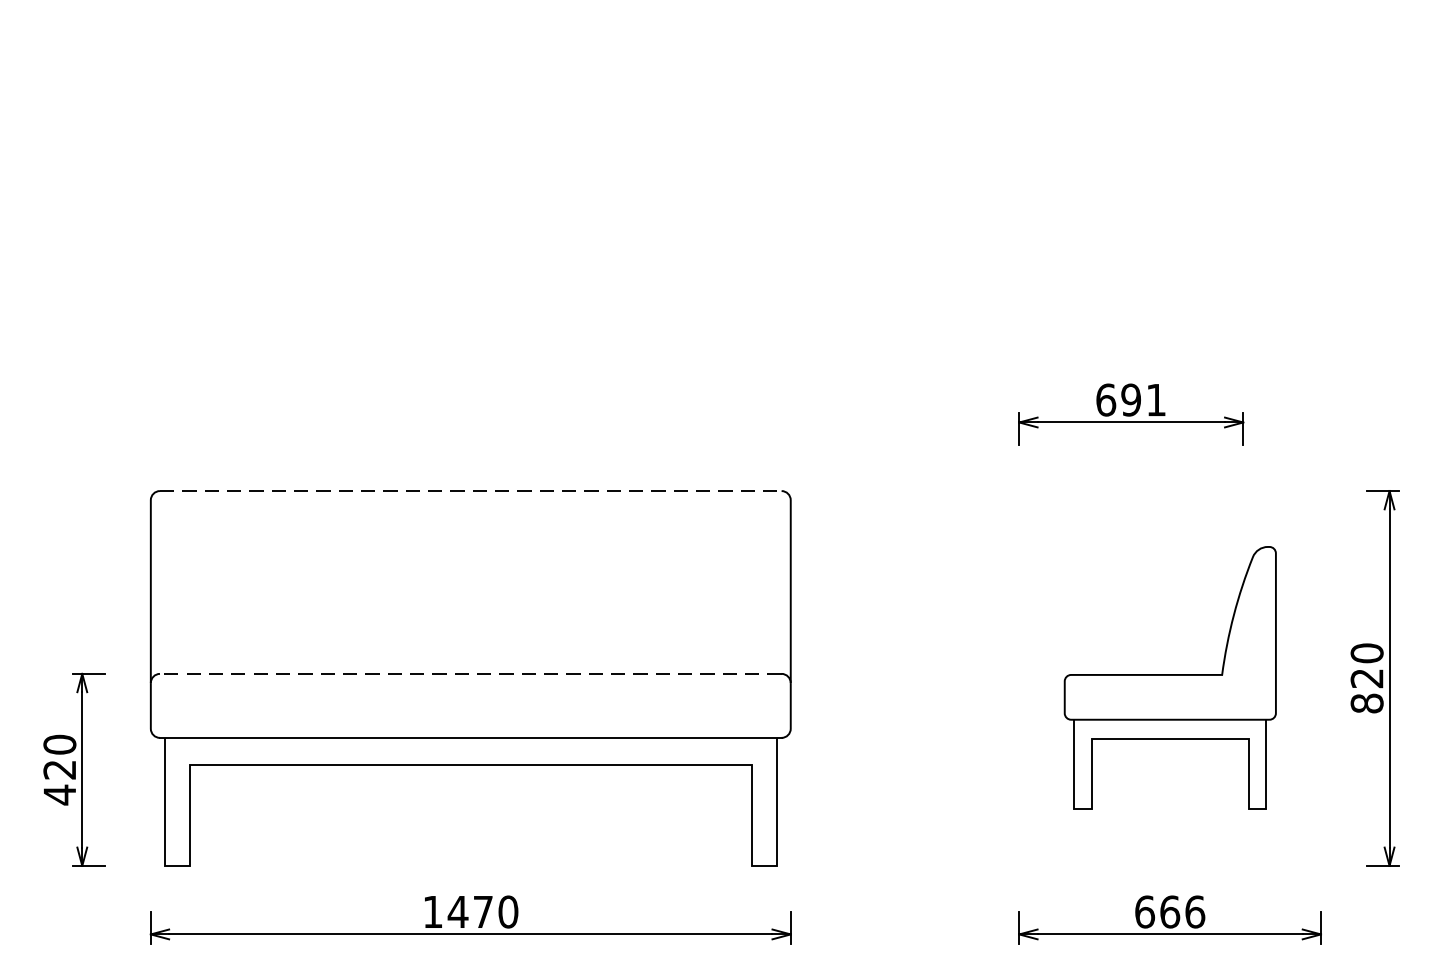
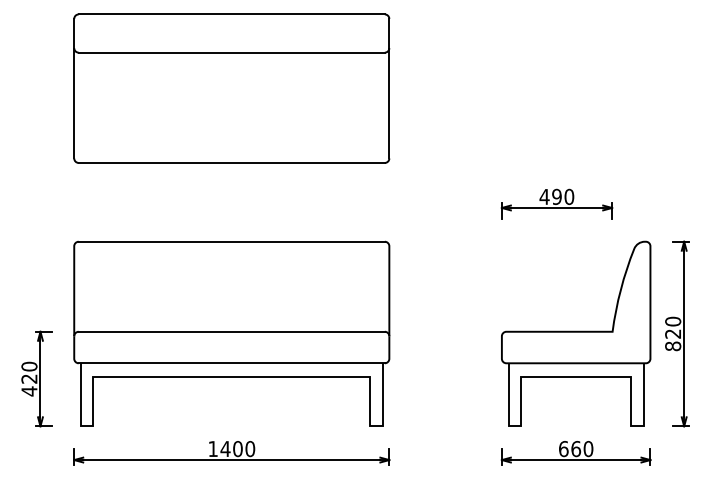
part: (470, 179) -> (231, 88), added
text: (1130, 399) -> (556, 196), 691 -> 490
line: (472, 490) -> (232, 241), dashed -> solid
line: (470, 673) -> (231, 331), dashed -> solid
part: (1170, 677) -> (576, 333), size x1.43
text: (1195, 910) -> (588, 448), 666 -> 660
text: (482, 912) -> (237, 449), 1470 -> 1400

